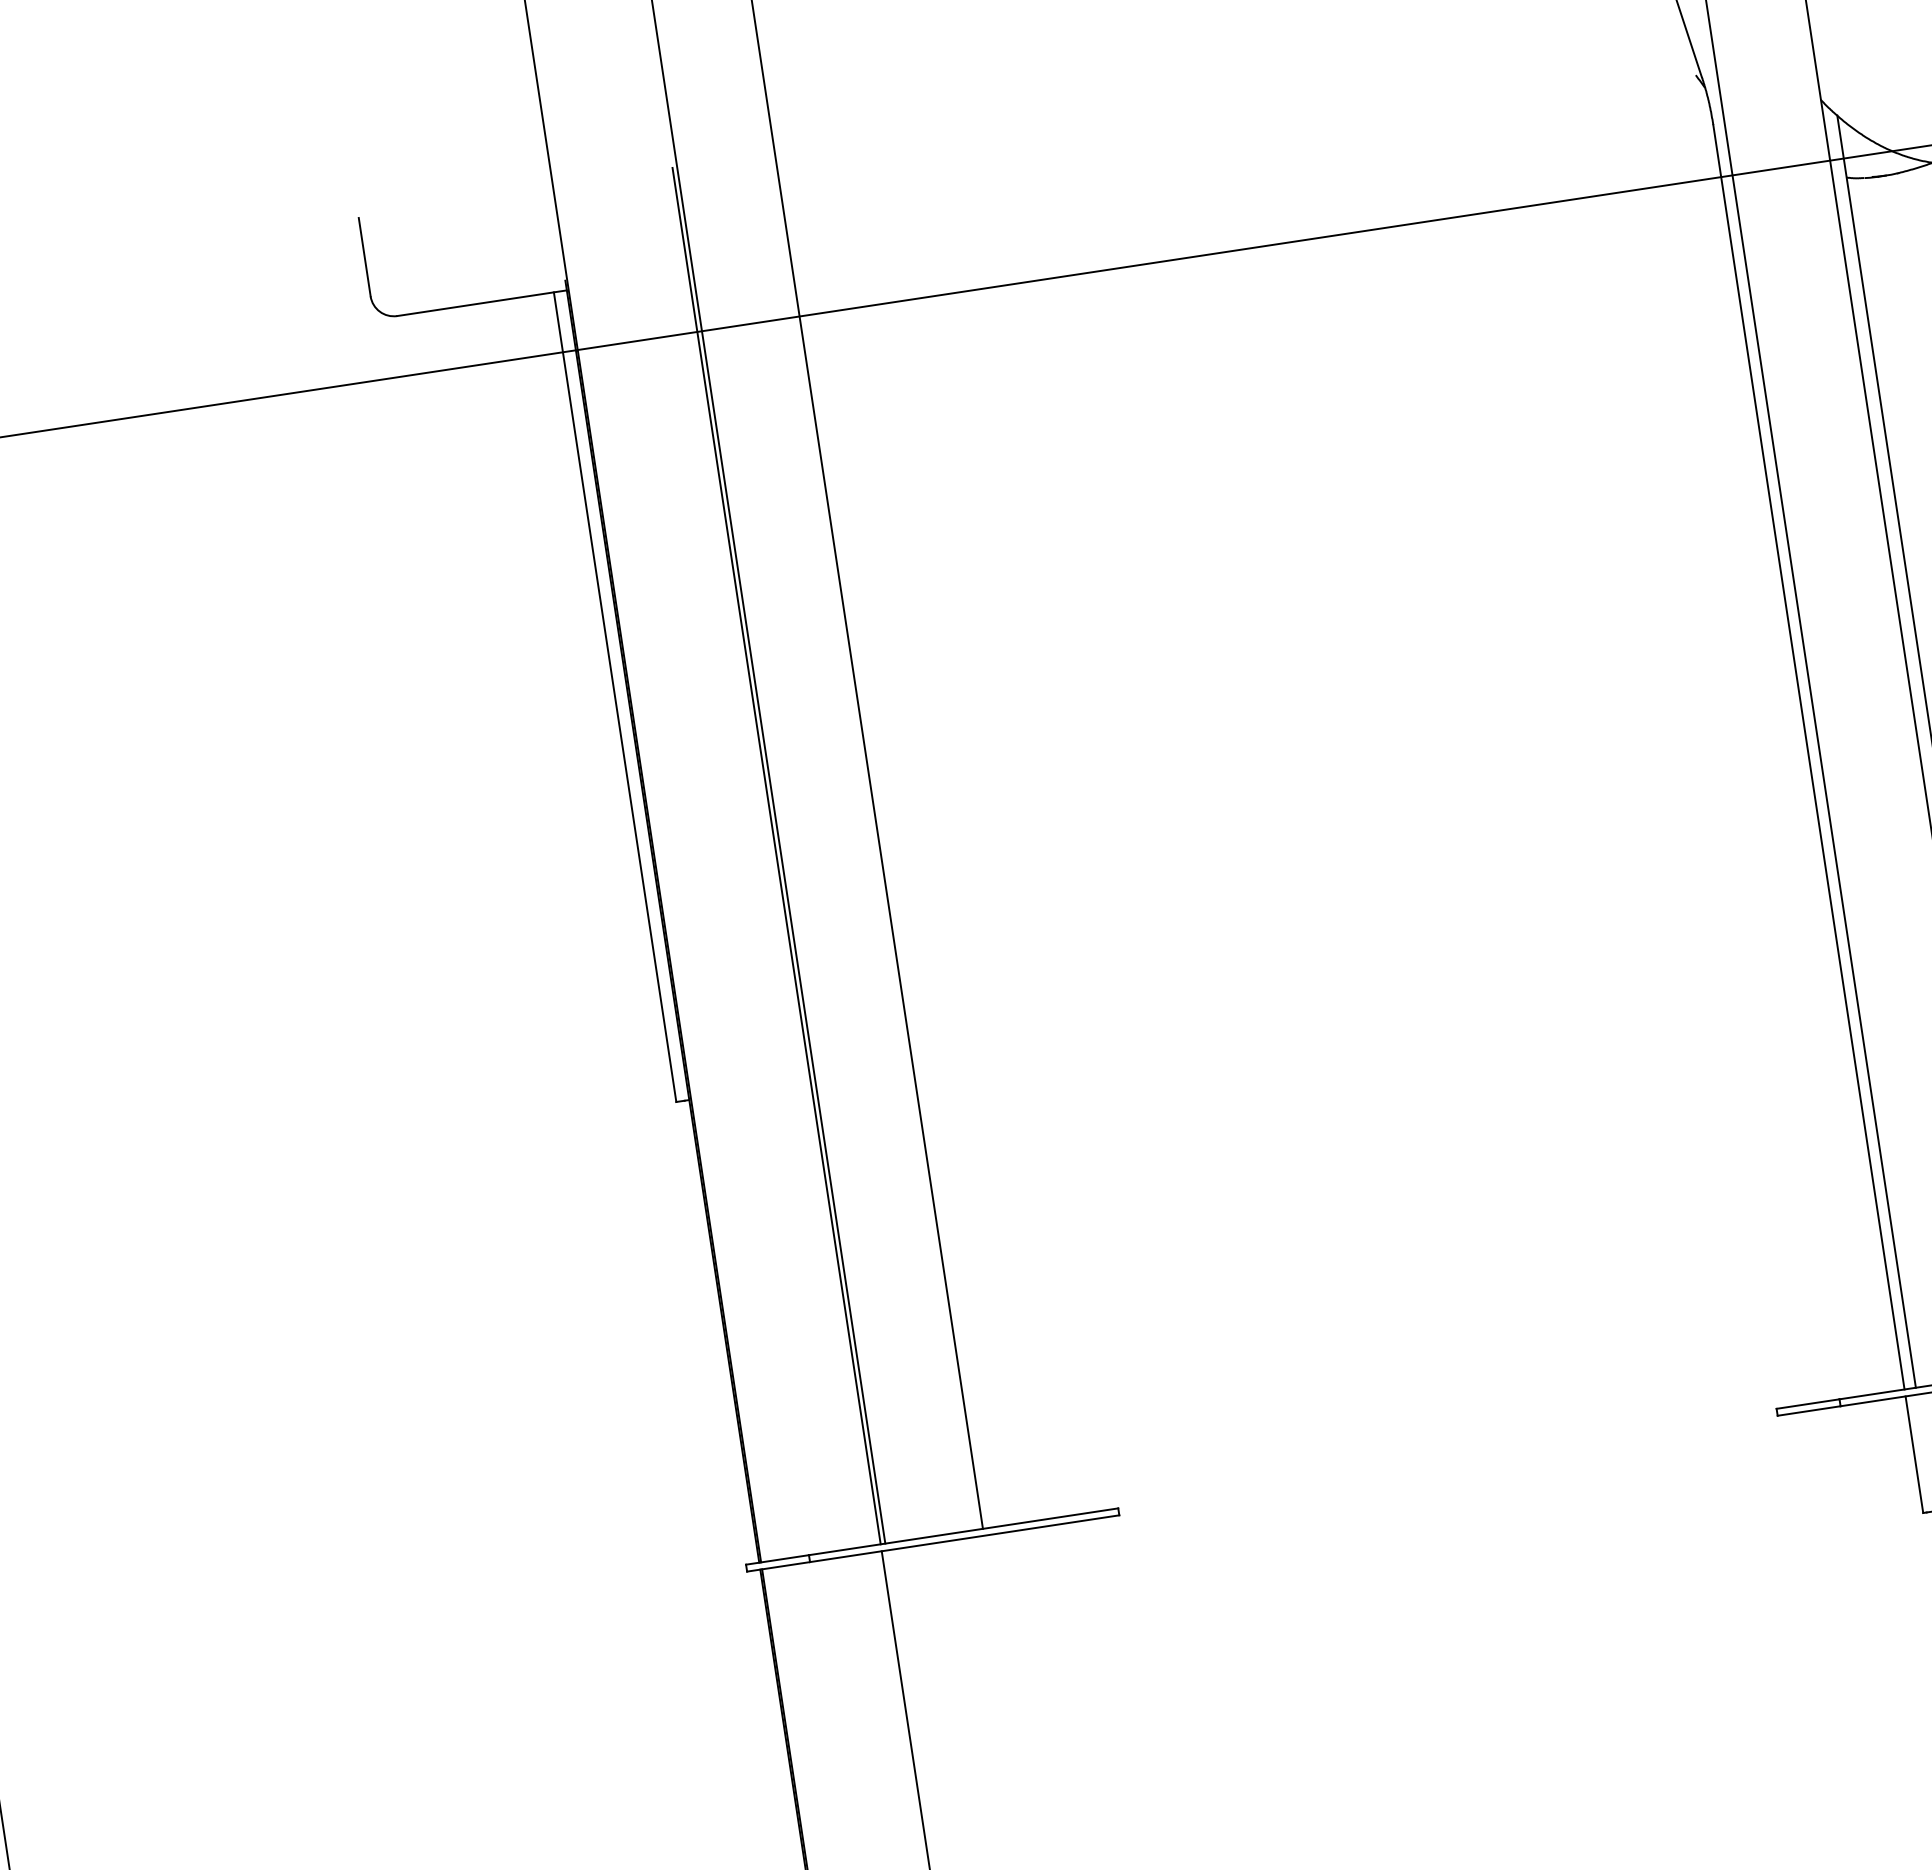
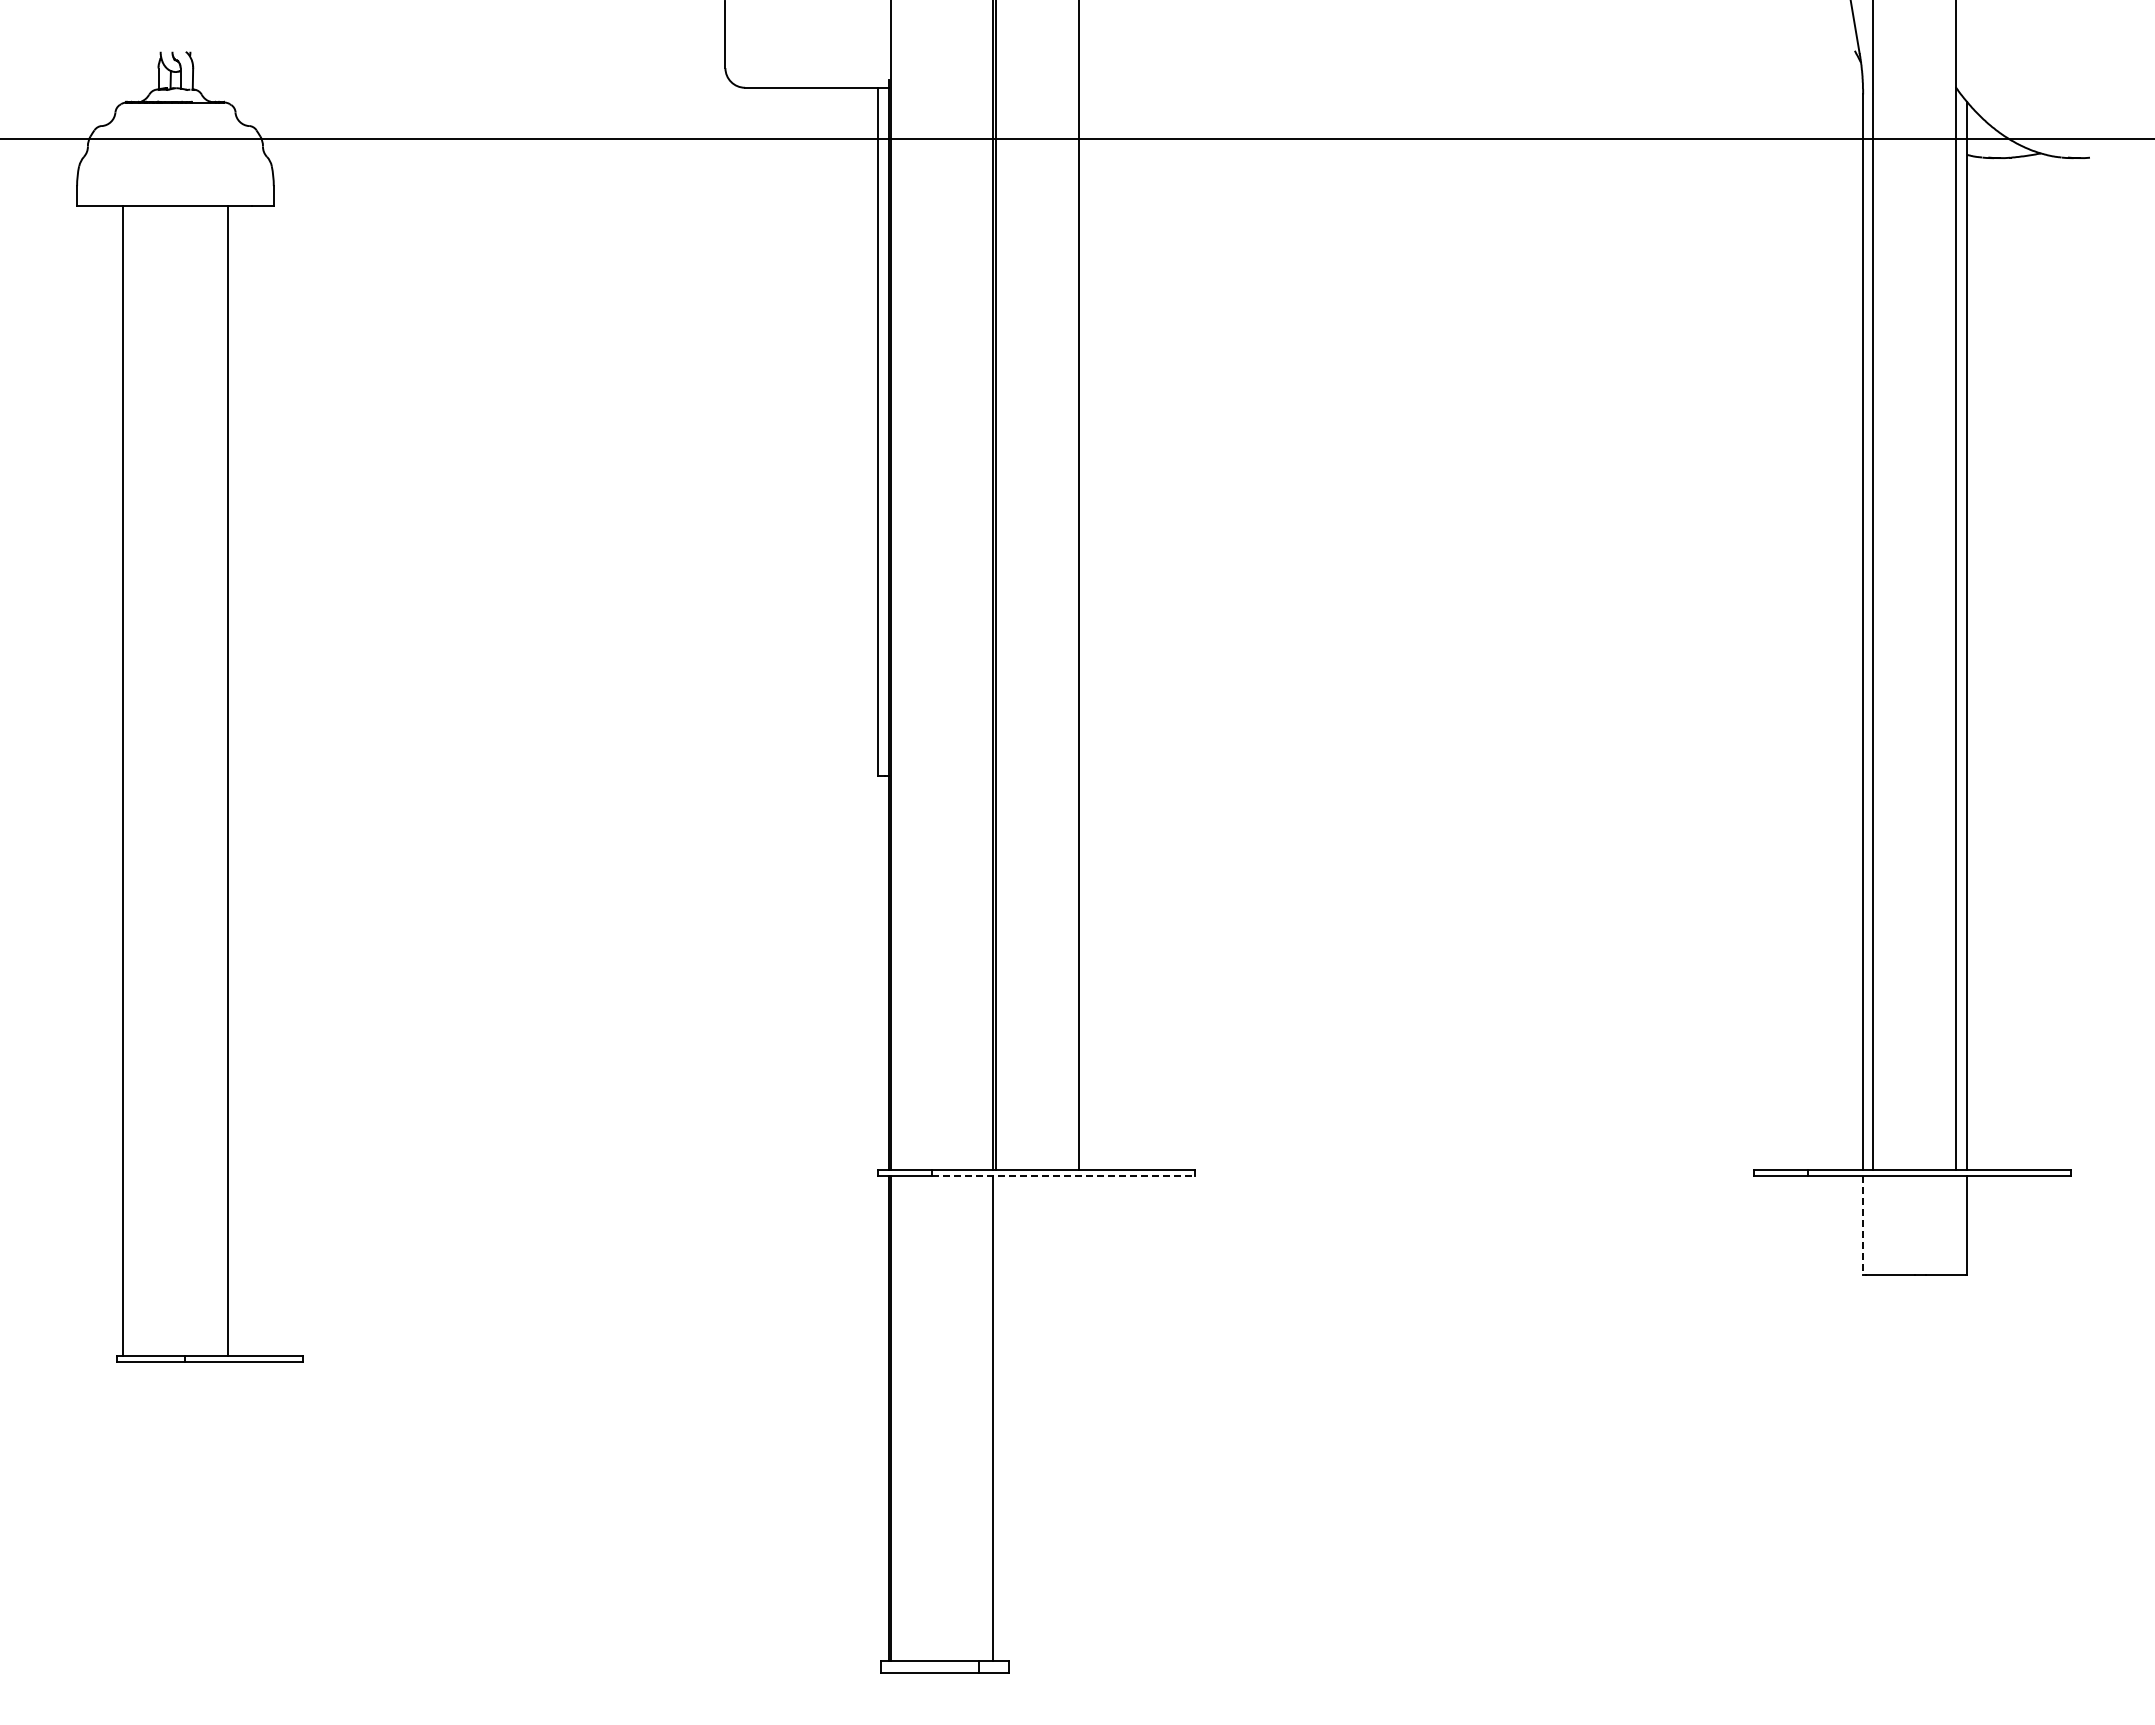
line: (1914, 1455) -> (1863, 1225), solid -> dashed
line: (965, 1538) -> (1063, 1175), solid -> dashed

